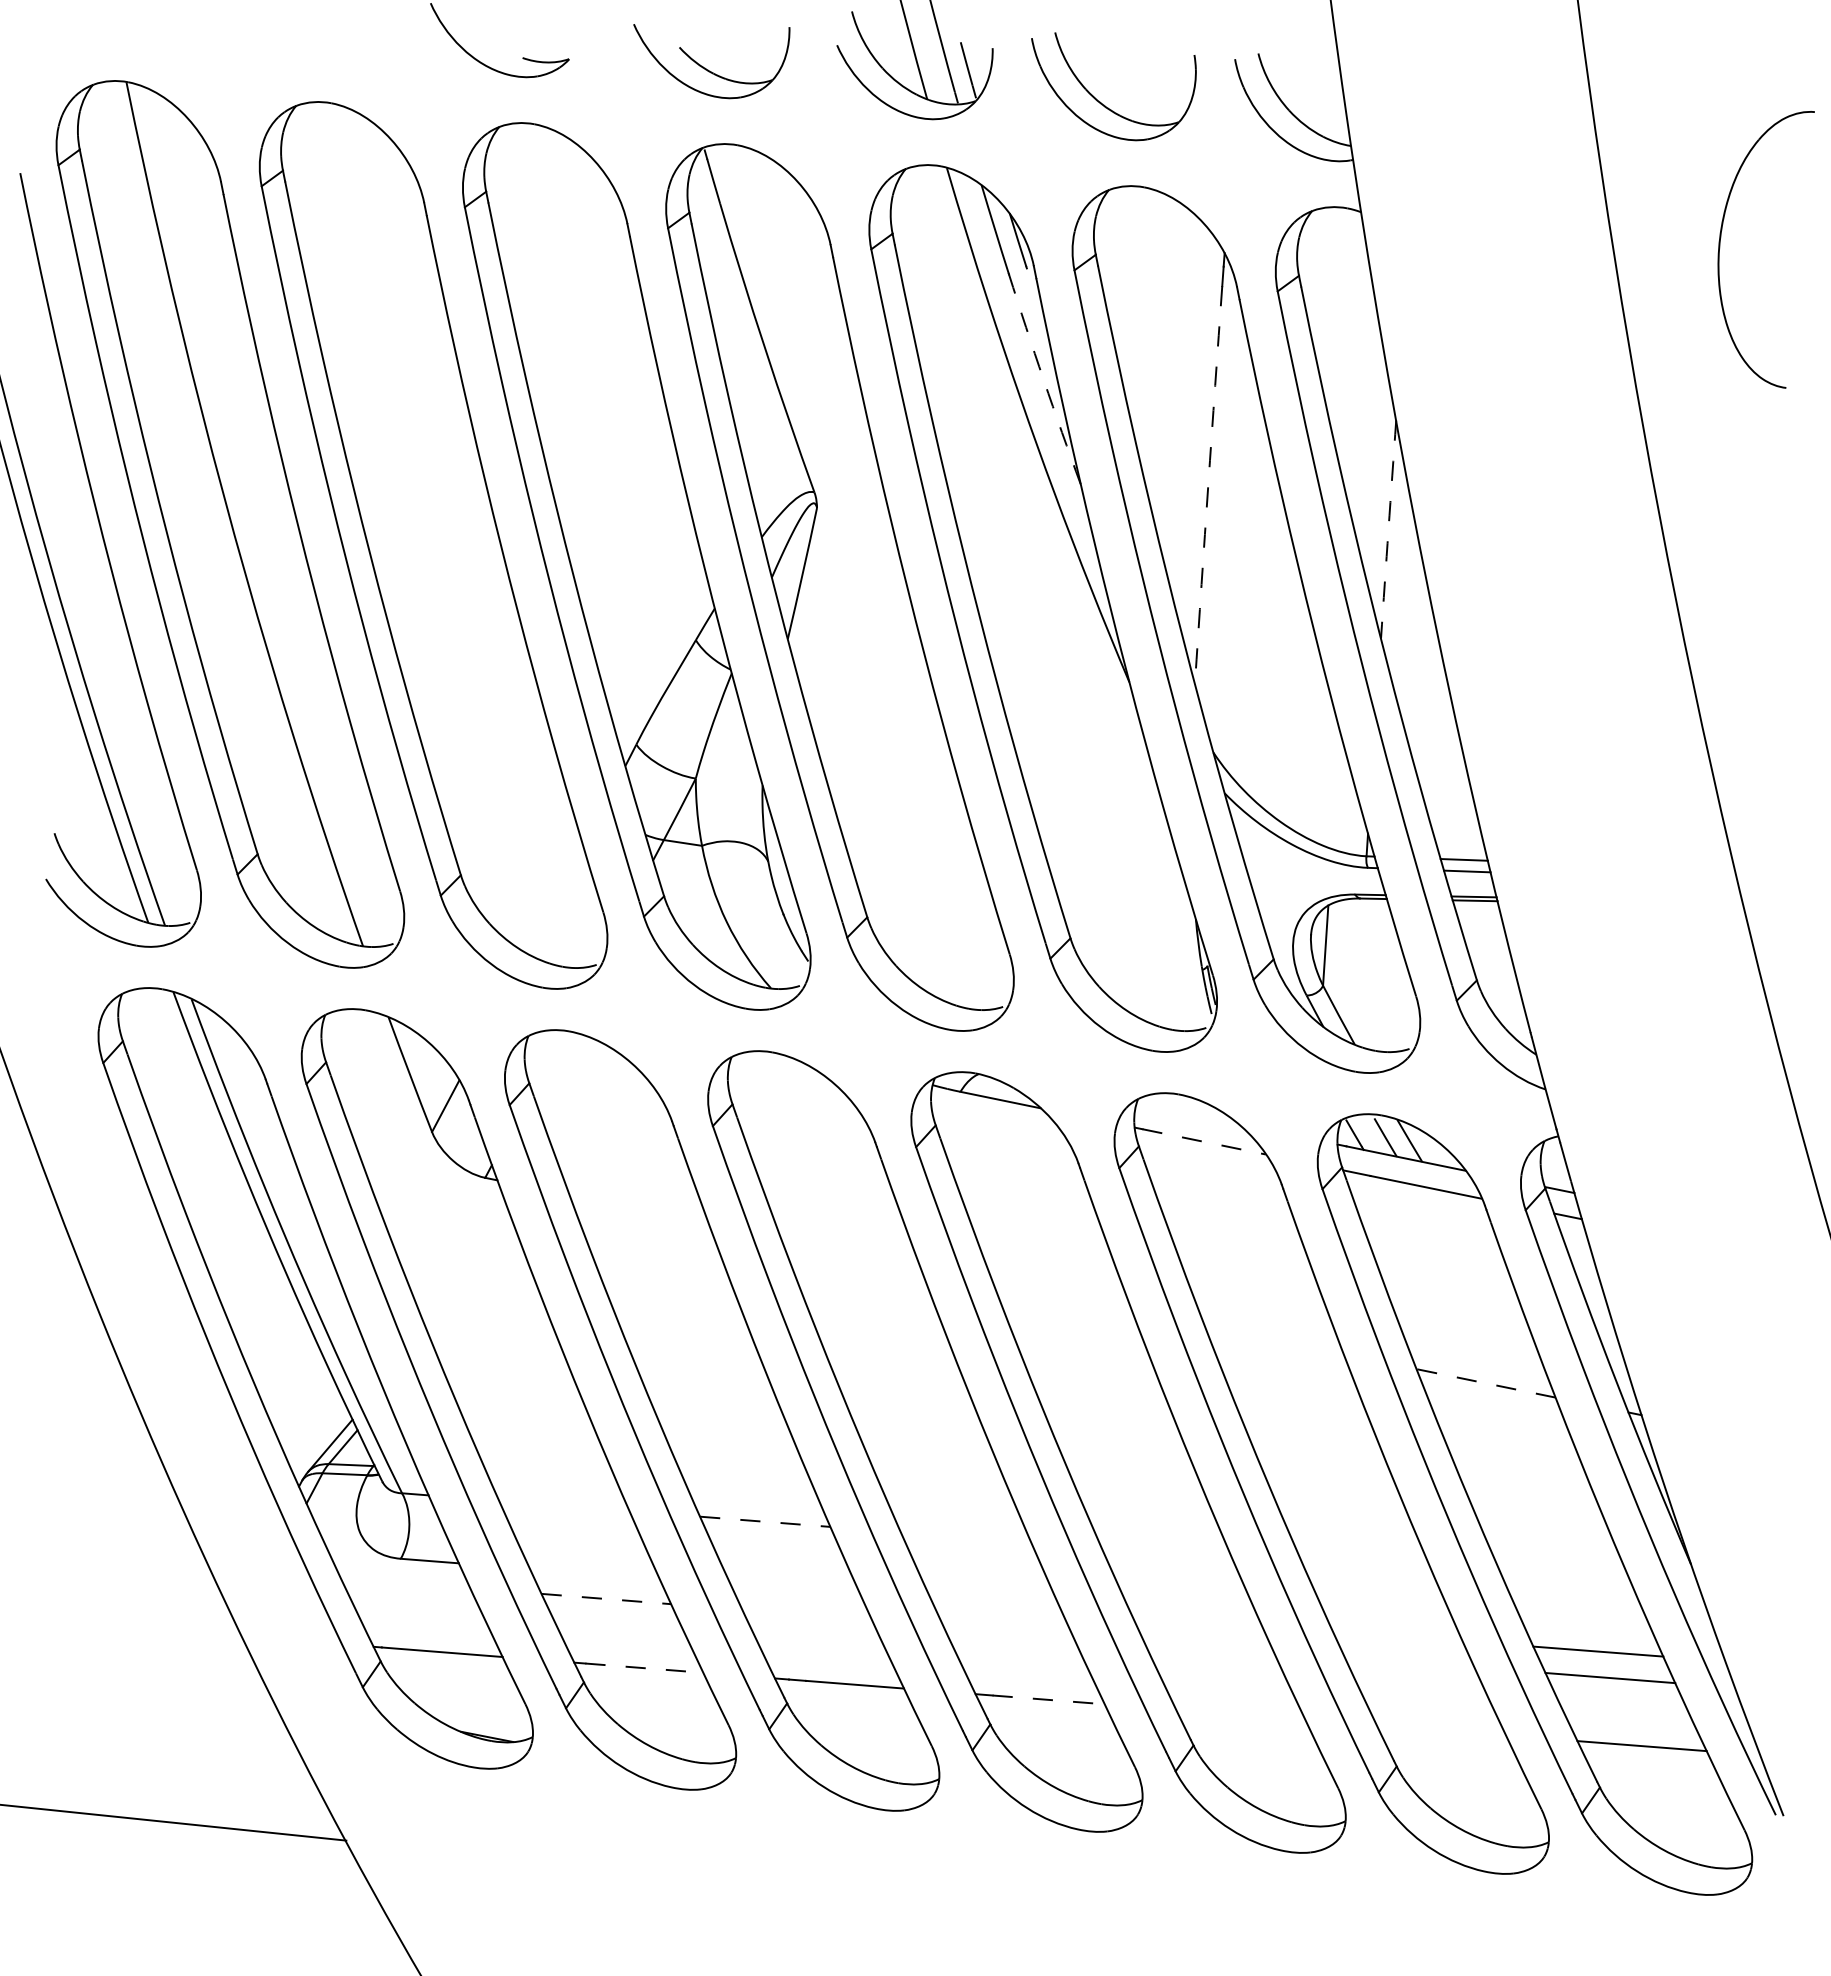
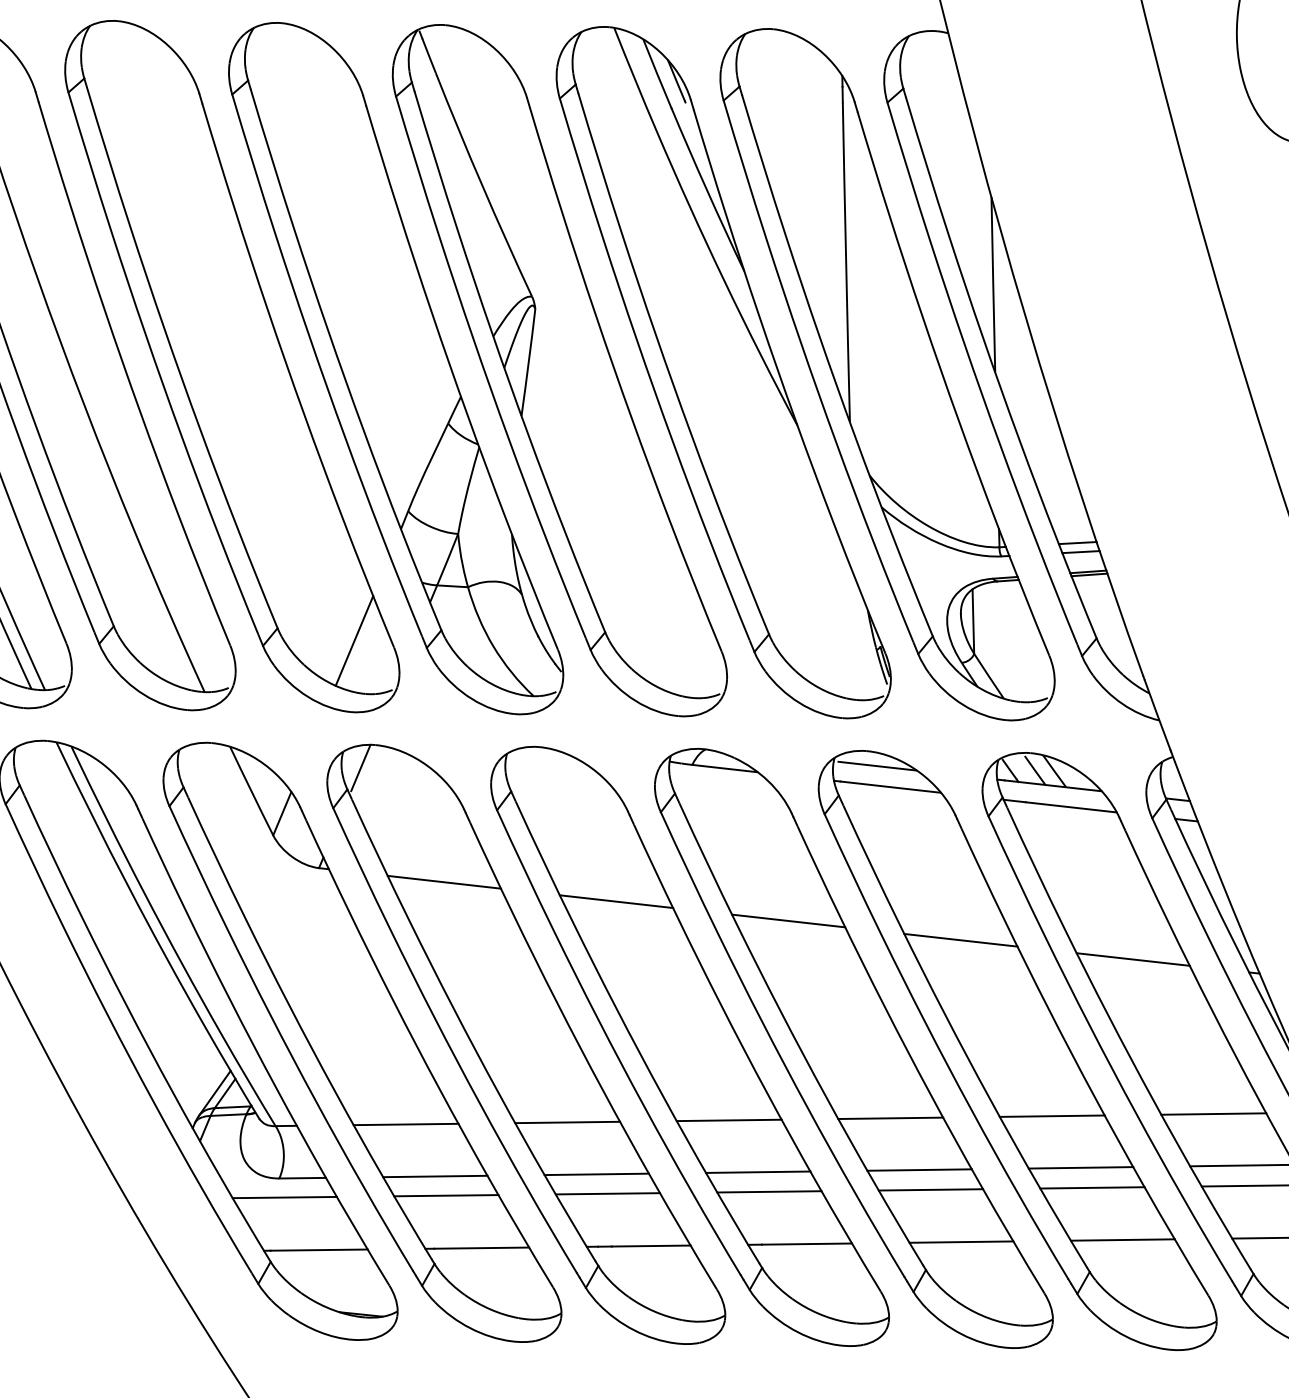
arc: (1043, 380) -> (706, 190), dashed -> solid
arc: (1208, 485) -> (846, 262), dashed -> solid
arc: (1388, 529) -> (993, 284), dashed -> solid
line: (554, 899) -> (354, 640), added
line: (548, 1057) -> (360, 767), added
line: (1189, 1114) -> (876, 766), added
line: (1204, 1141) -> (890, 786), dashed -> solid
line: (638, 1209) -> (443, 882), added
line: (850, 1252) -> (616, 901), added
line: (1062, 1296) -> (788, 920), added
line: (1273, 1339) -> (960, 939), added
line: (1486, 1383) -> (1133, 959), dashed -> solid
line: (564, 1505) -> (406, 1124), added
line: (765, 1521) -> (567, 1122), dashed -> solid
line: (965, 1537) -> (728, 1120), added
line: (1166, 1553) -> (890, 1118), added
line: (1367, 1568) -> (1052, 1115), added
line: (594, 1573) -> (435, 1176), added
line: (405, 1582) -> (284, 1197), added
line: (1568, 1584) -> (1213, 1114), added
line: (795, 1589) -> (596, 1174), added
line: (606, 1599) -> (446, 1196), dashed -> solid
line: (996, 1605) -> (758, 1172), added
line: (807, 1614) -> (608, 1193), added
line: (1196, 1620) -> (919, 1169), added
line: (1007, 1630) -> (769, 1191), added
line: (1397, 1636) -> (1080, 1168), added
line: (1208, 1646) -> (930, 1189), added
line: (1409, 1662) -> (1092, 1188), added
line: (644, 1668) -> (481, 1248), dashed -> solid
line: (1049, 1699) -> (807, 1243), dashed -> solid
line: (1240, 1714) -> (961, 1241), added
line: (1441, 1730) -> (1122, 1239), added

